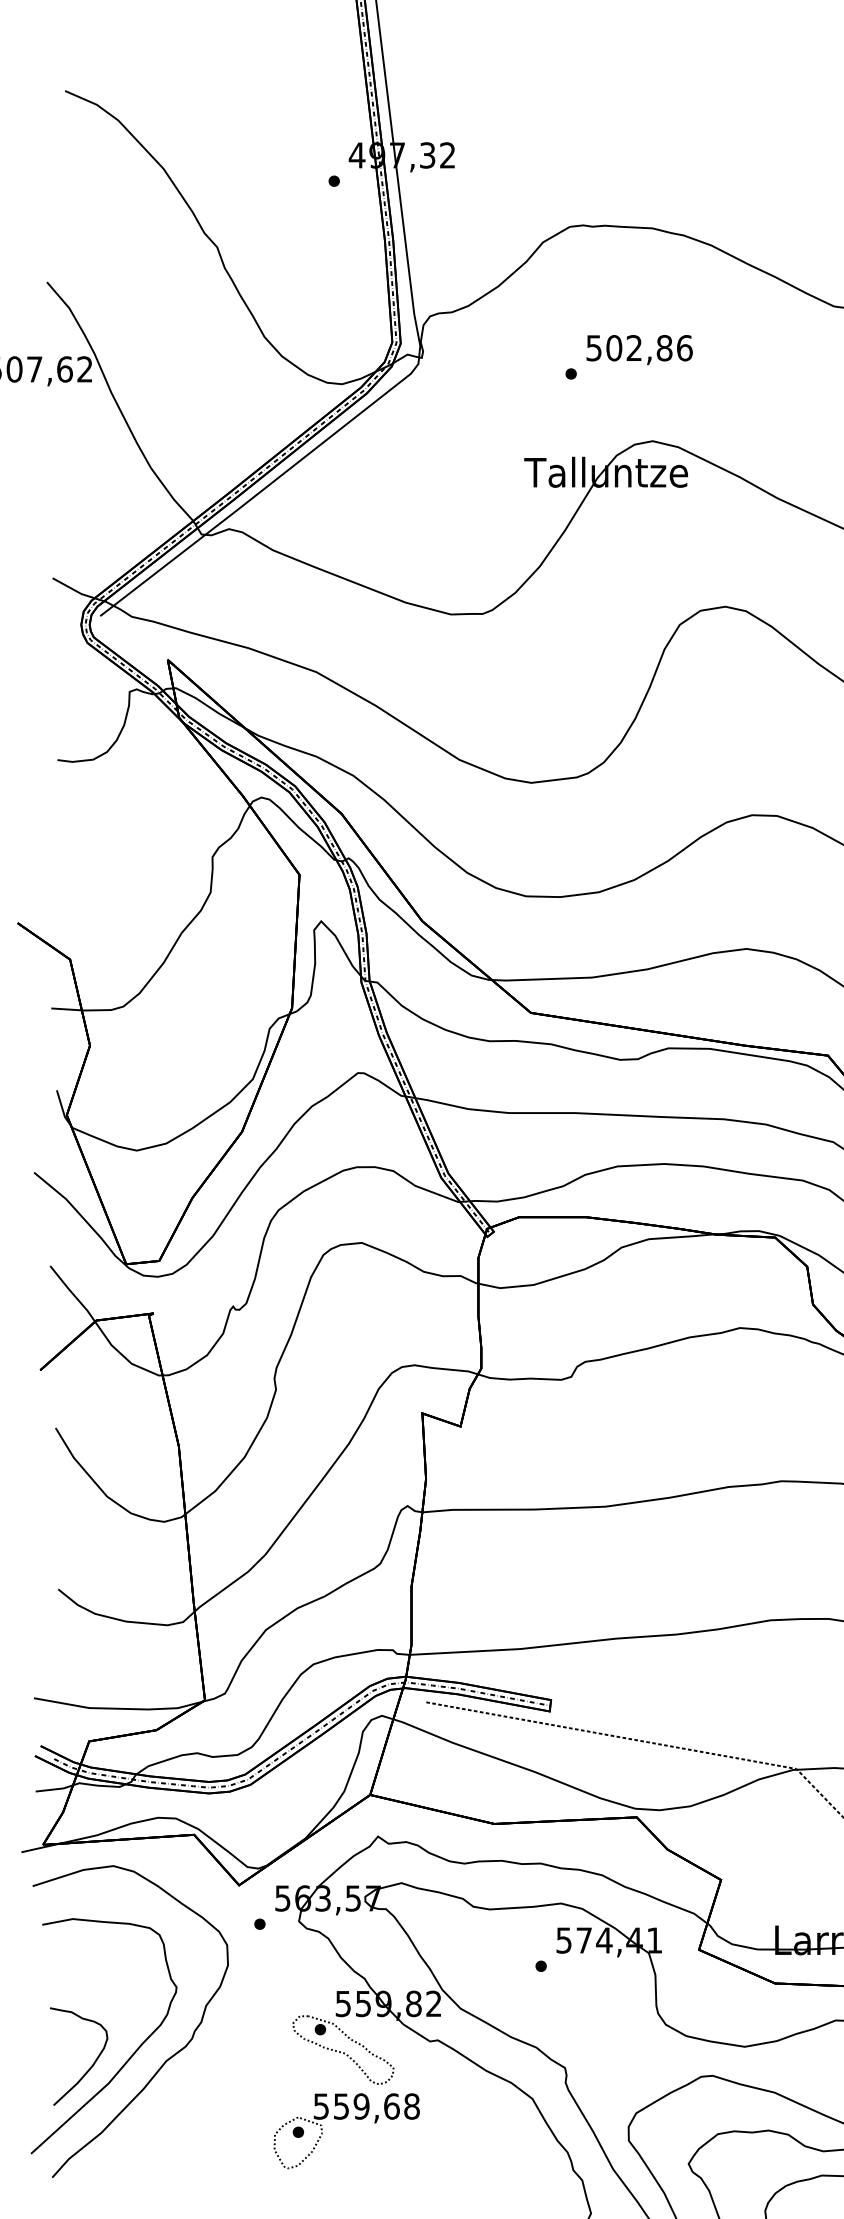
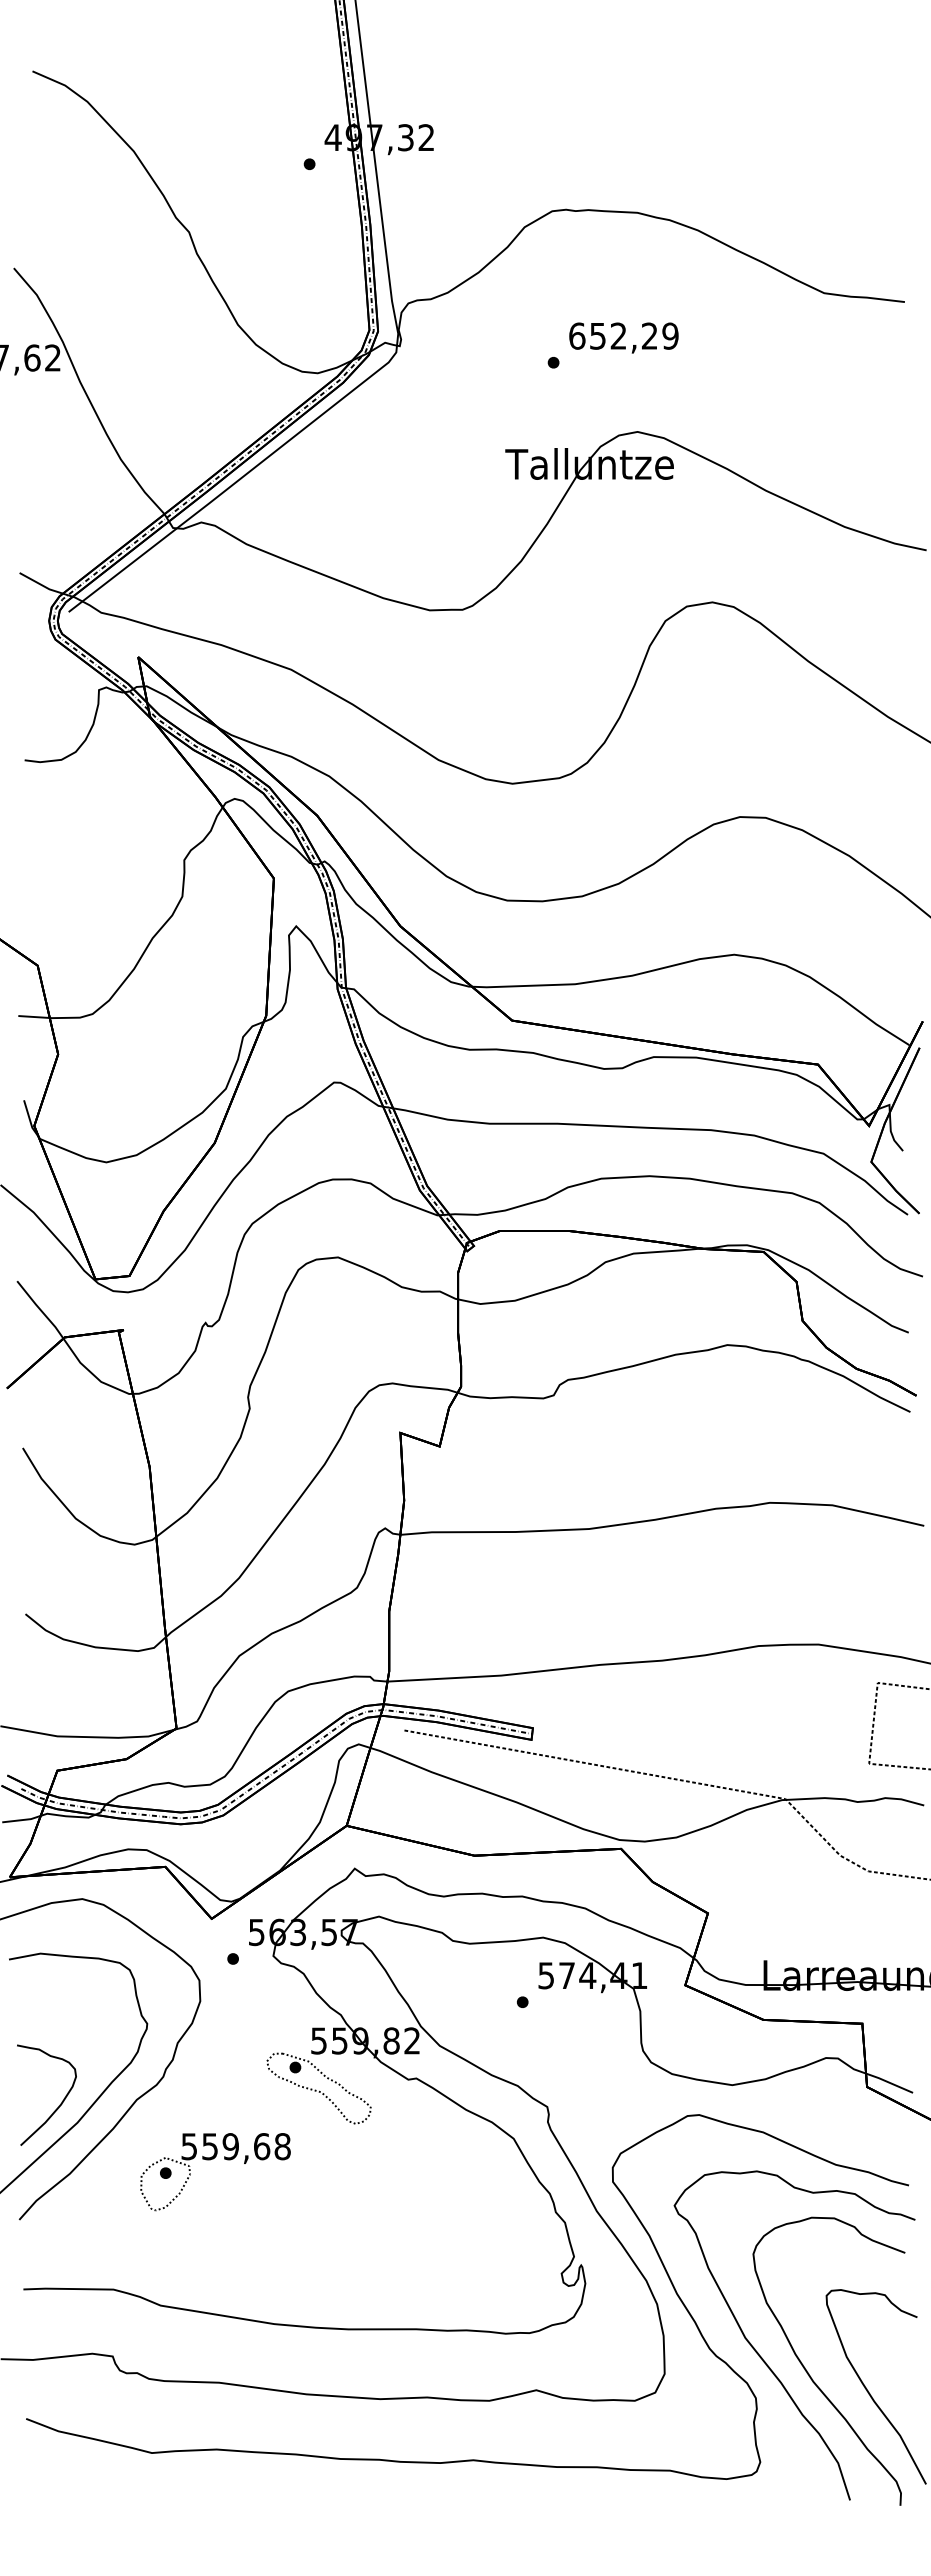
text: (639, 347) -> (623, 335), 502,86 -> 652,29
part: (341, 2119) -> (210, 2160), moved

